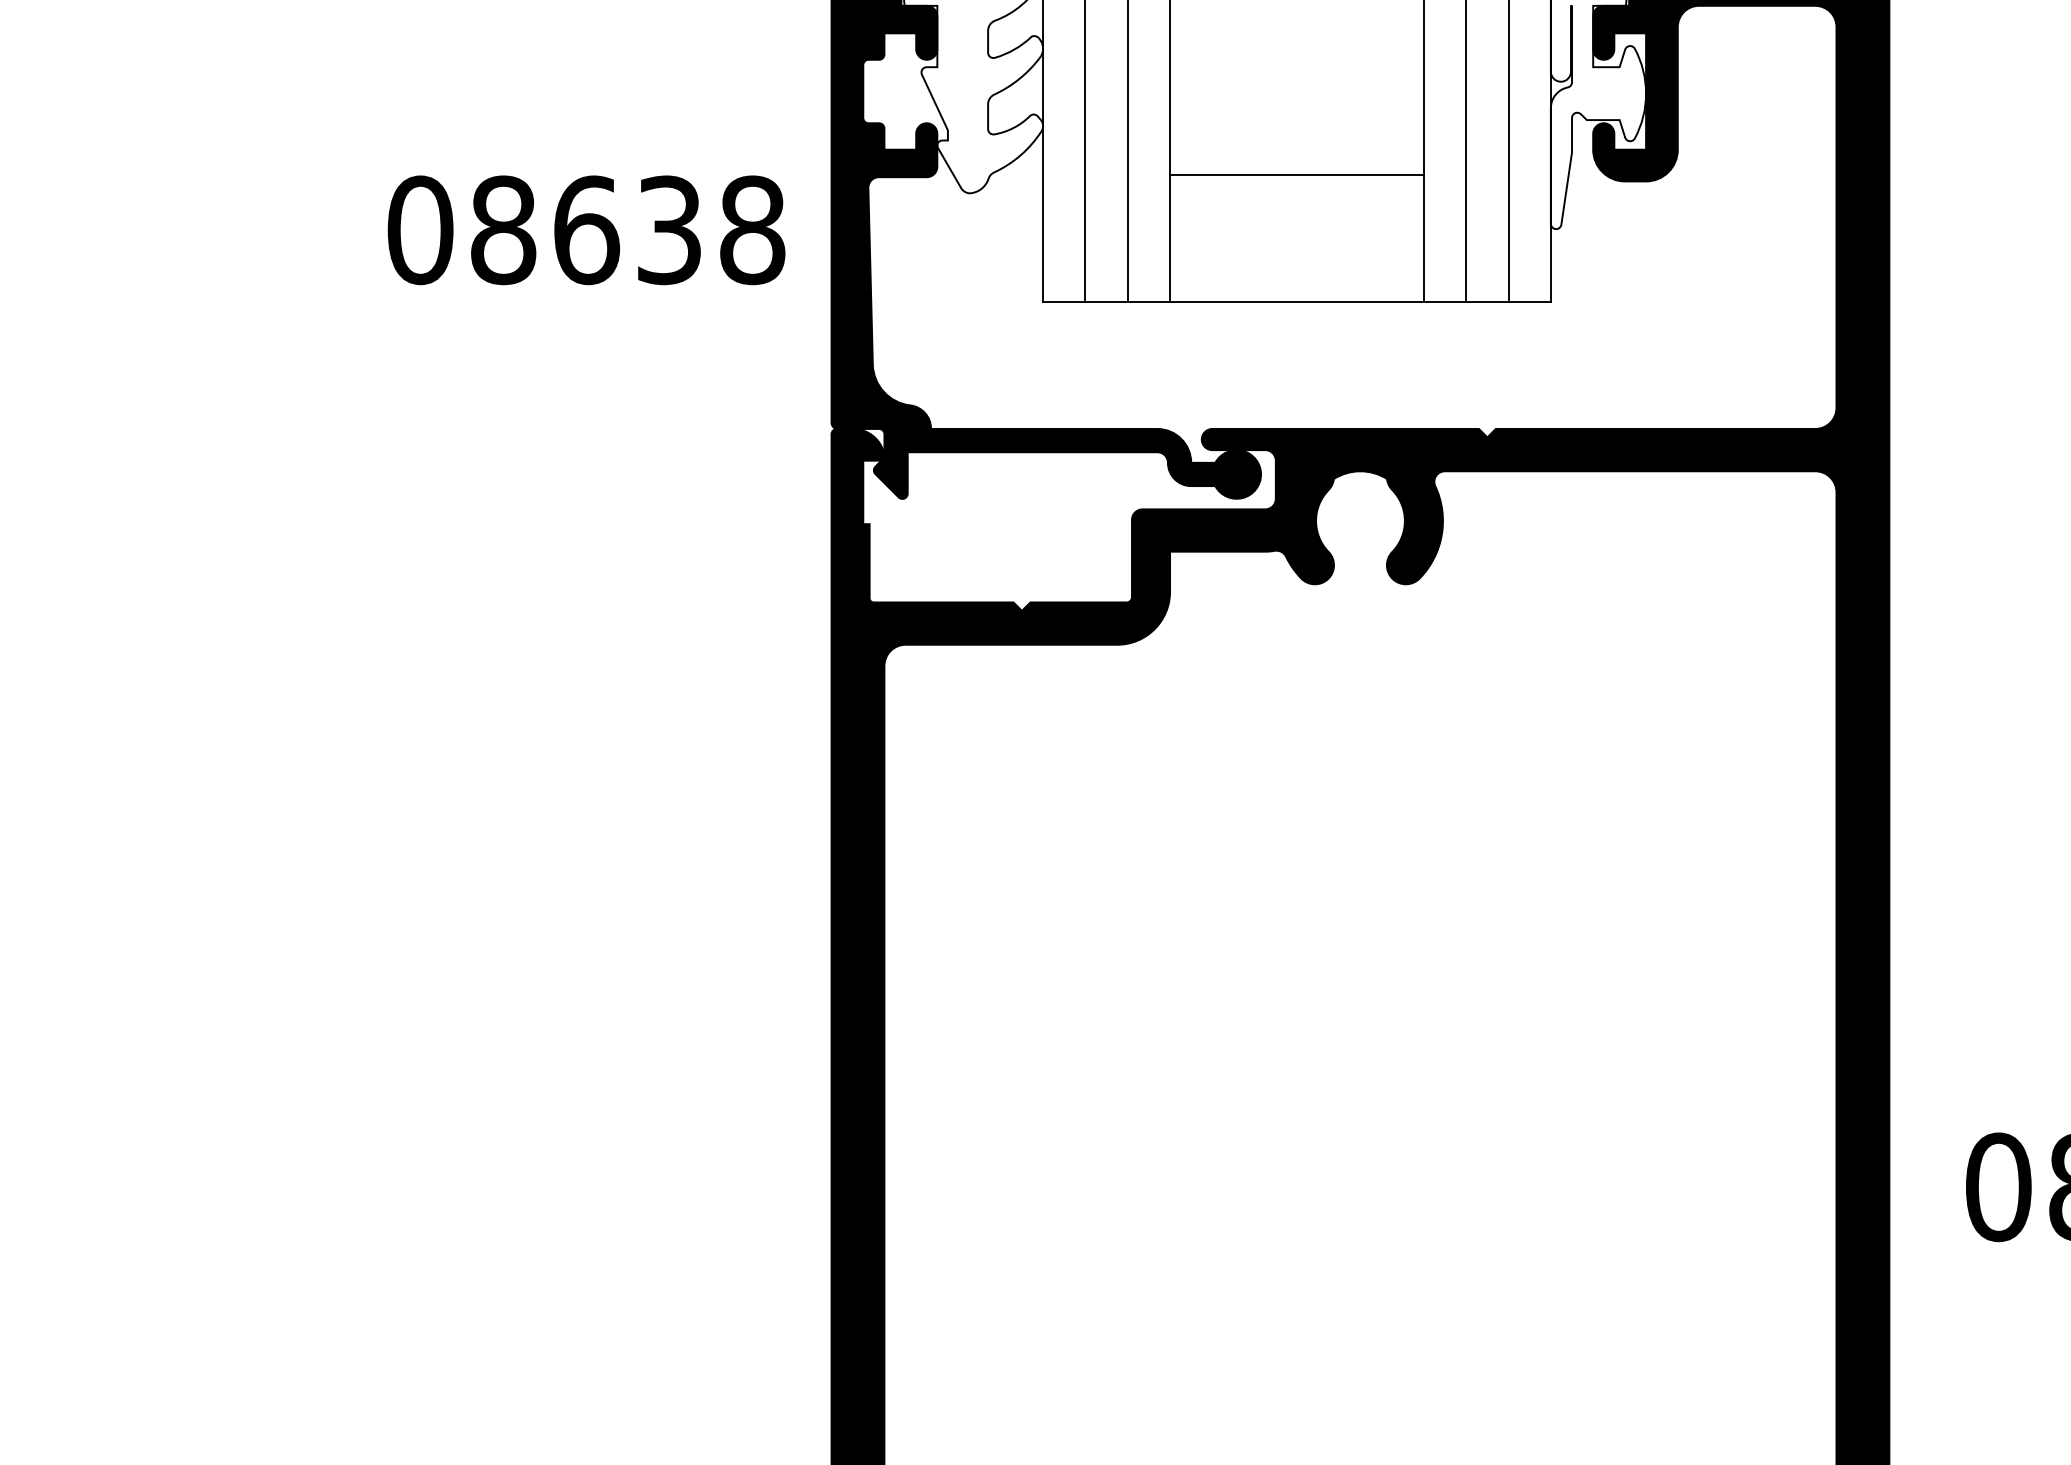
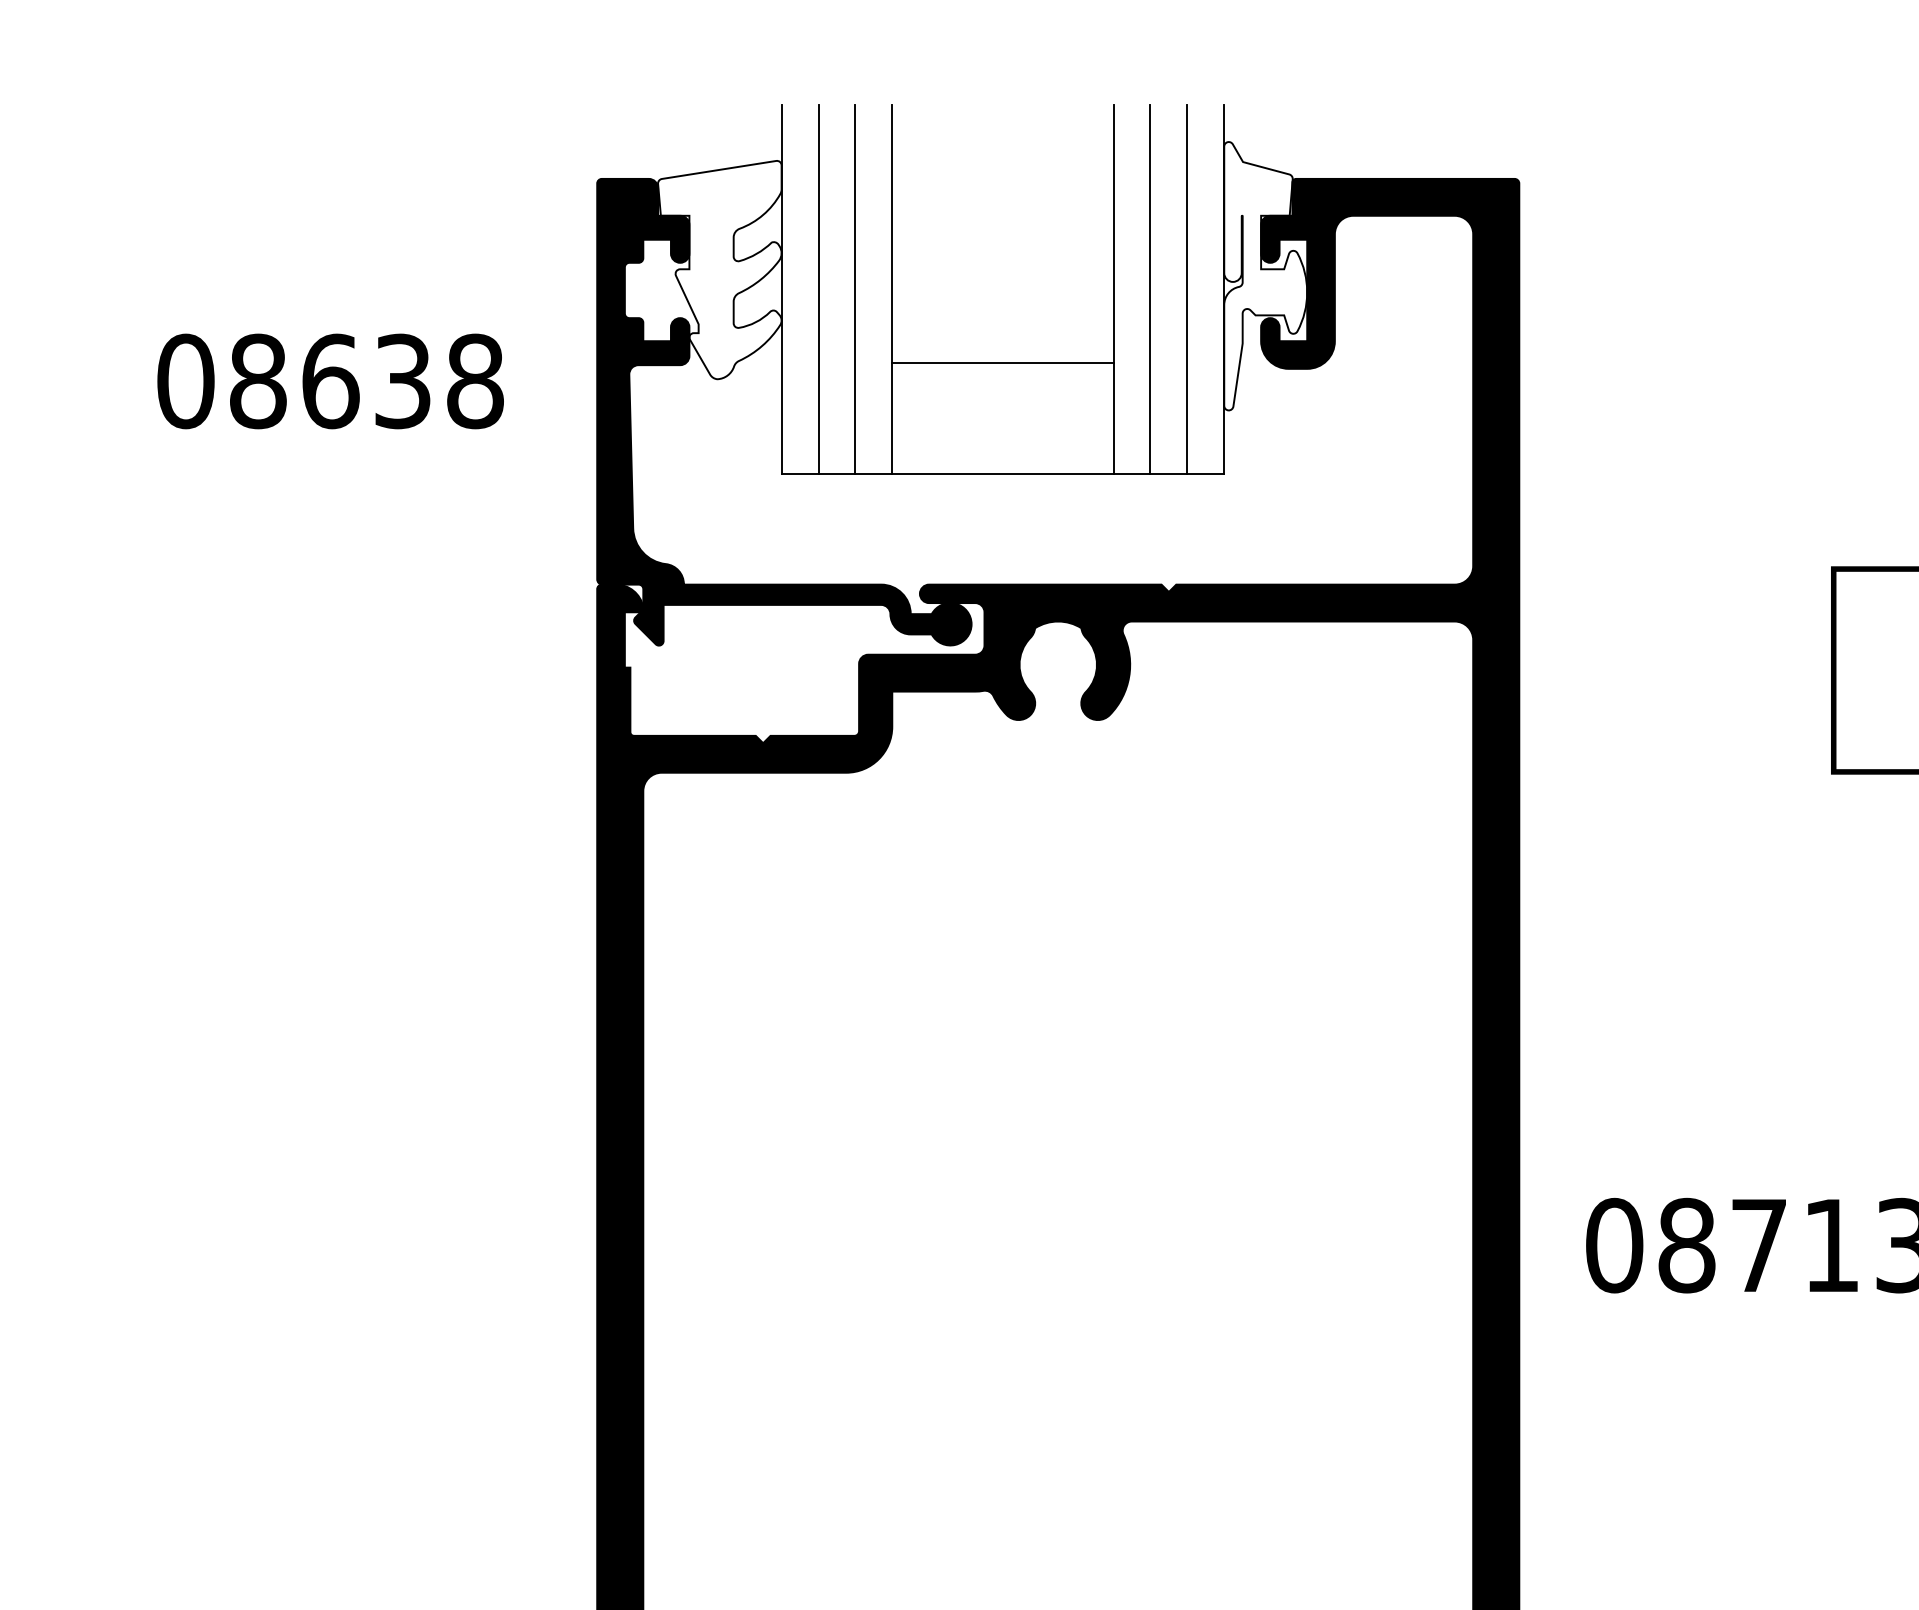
text: (586, 230) -> (330, 381), moved

